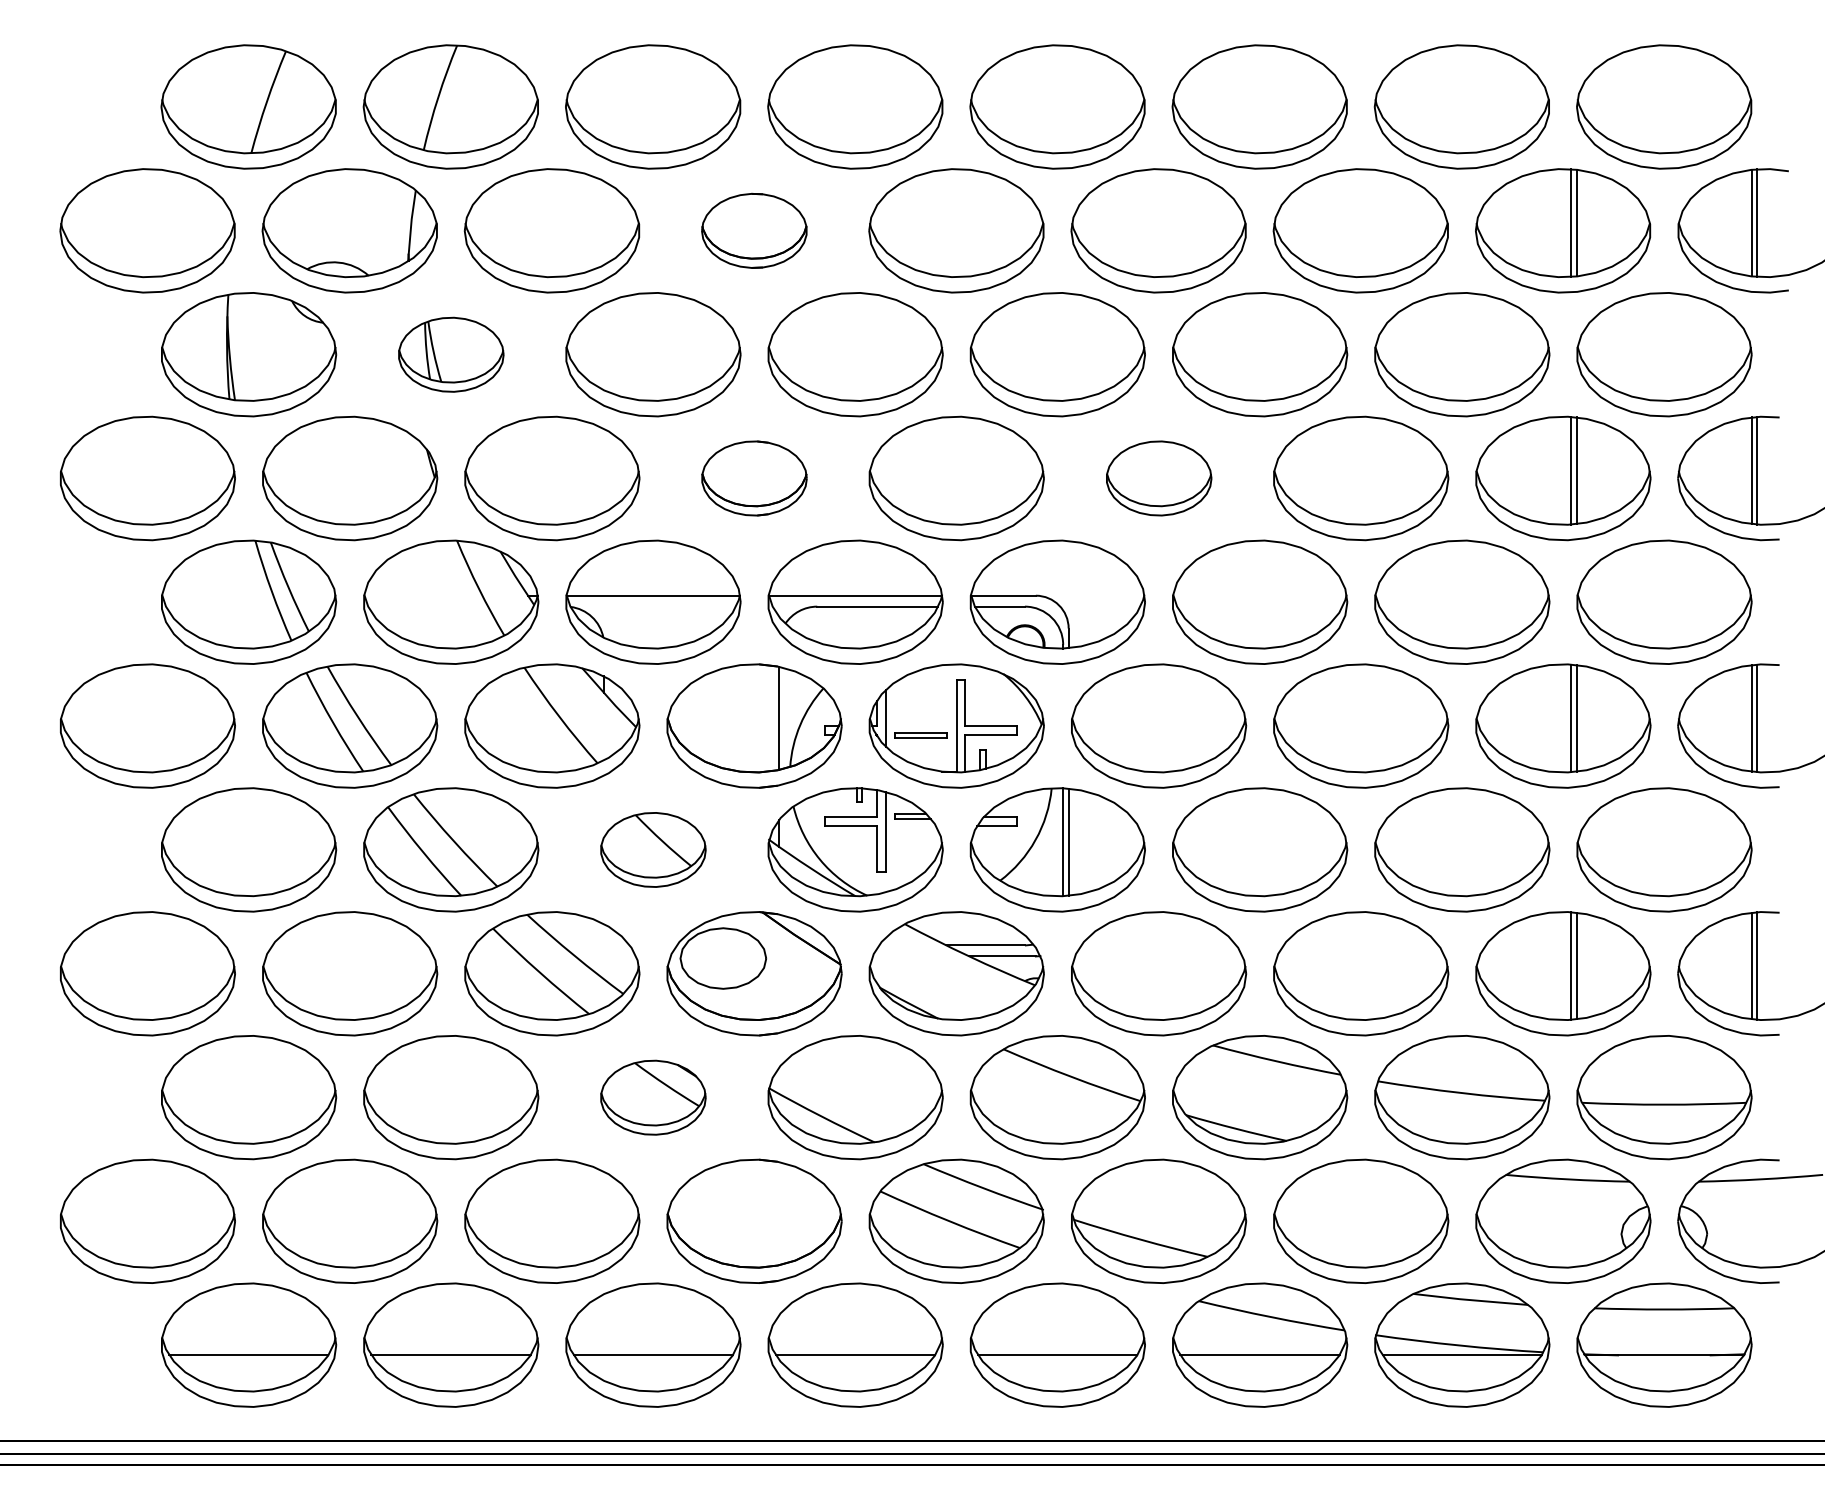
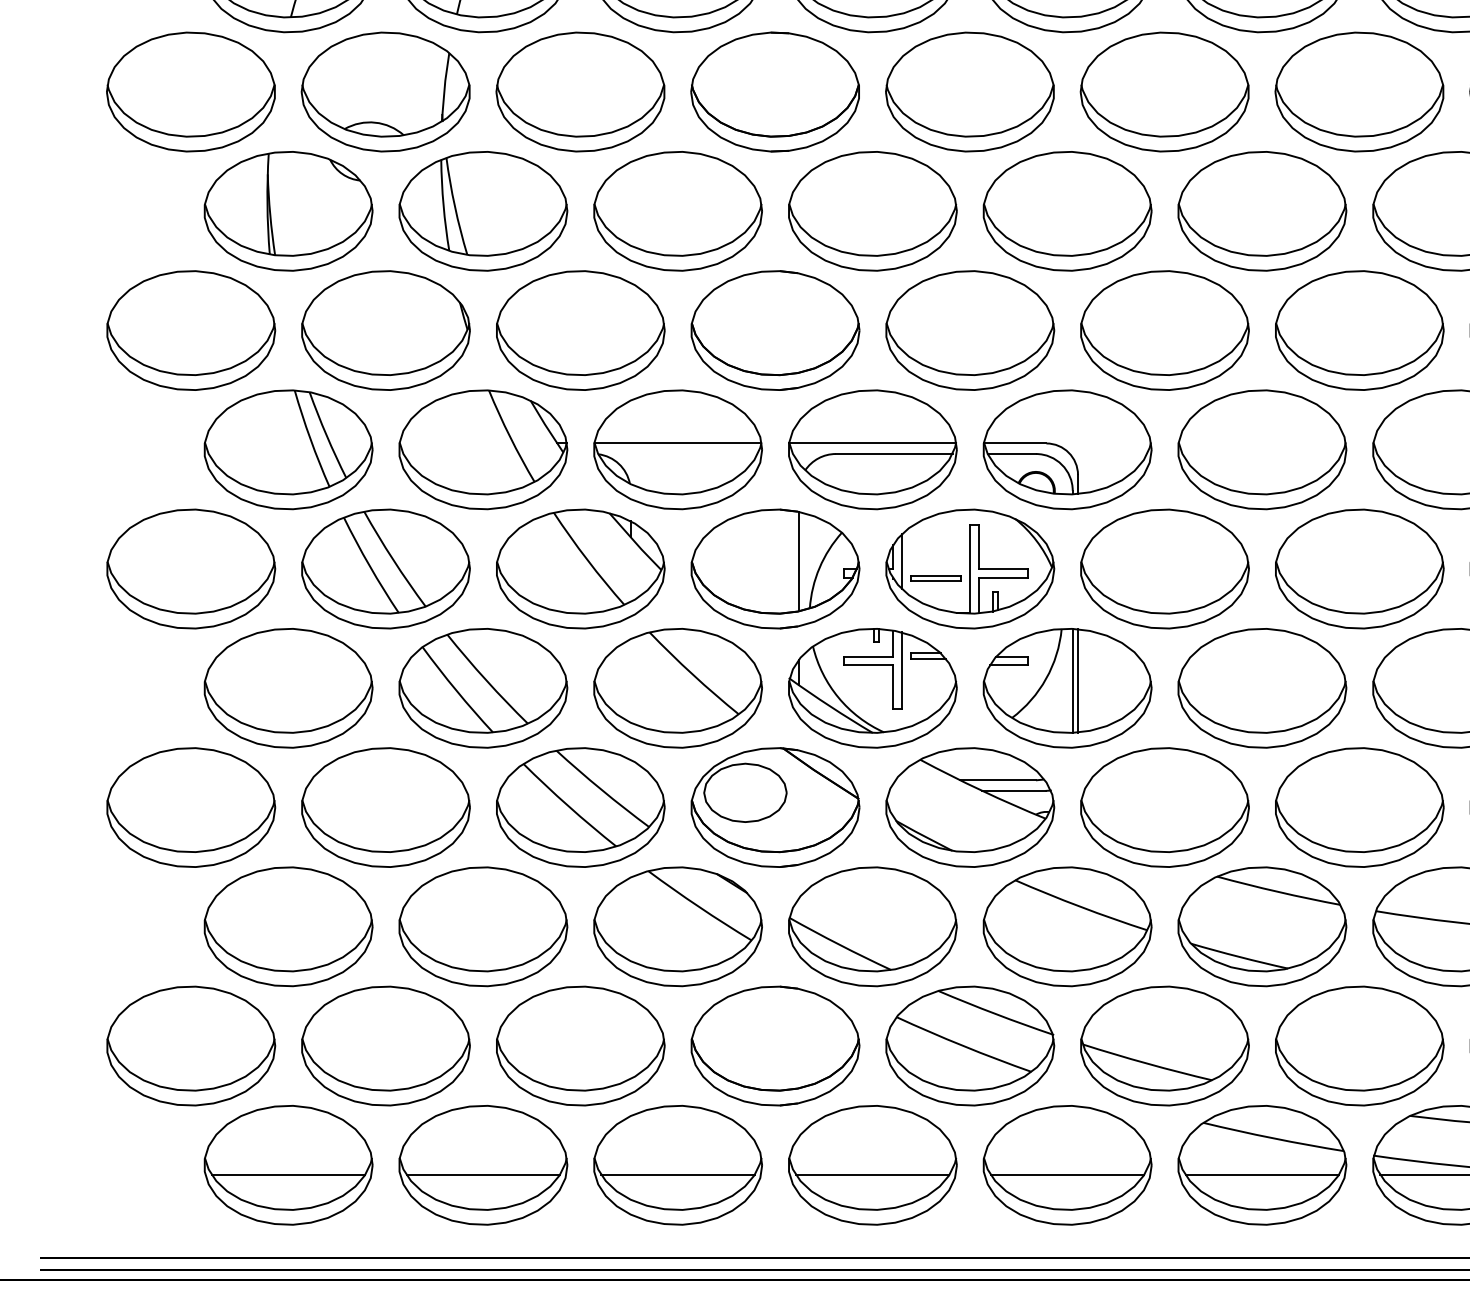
part: (754, 230) -> (775, 91), size x1.67
part: (451, 354) -> (483, 211), size x1.67
part: (754, 478) -> (775, 330), size x1.67
part: (1159, 478) -> (1165, 330), size x1.67
part: (653, 849) -> (678, 687), size x1.67
part: (653, 1097) -> (678, 926), size x1.67

